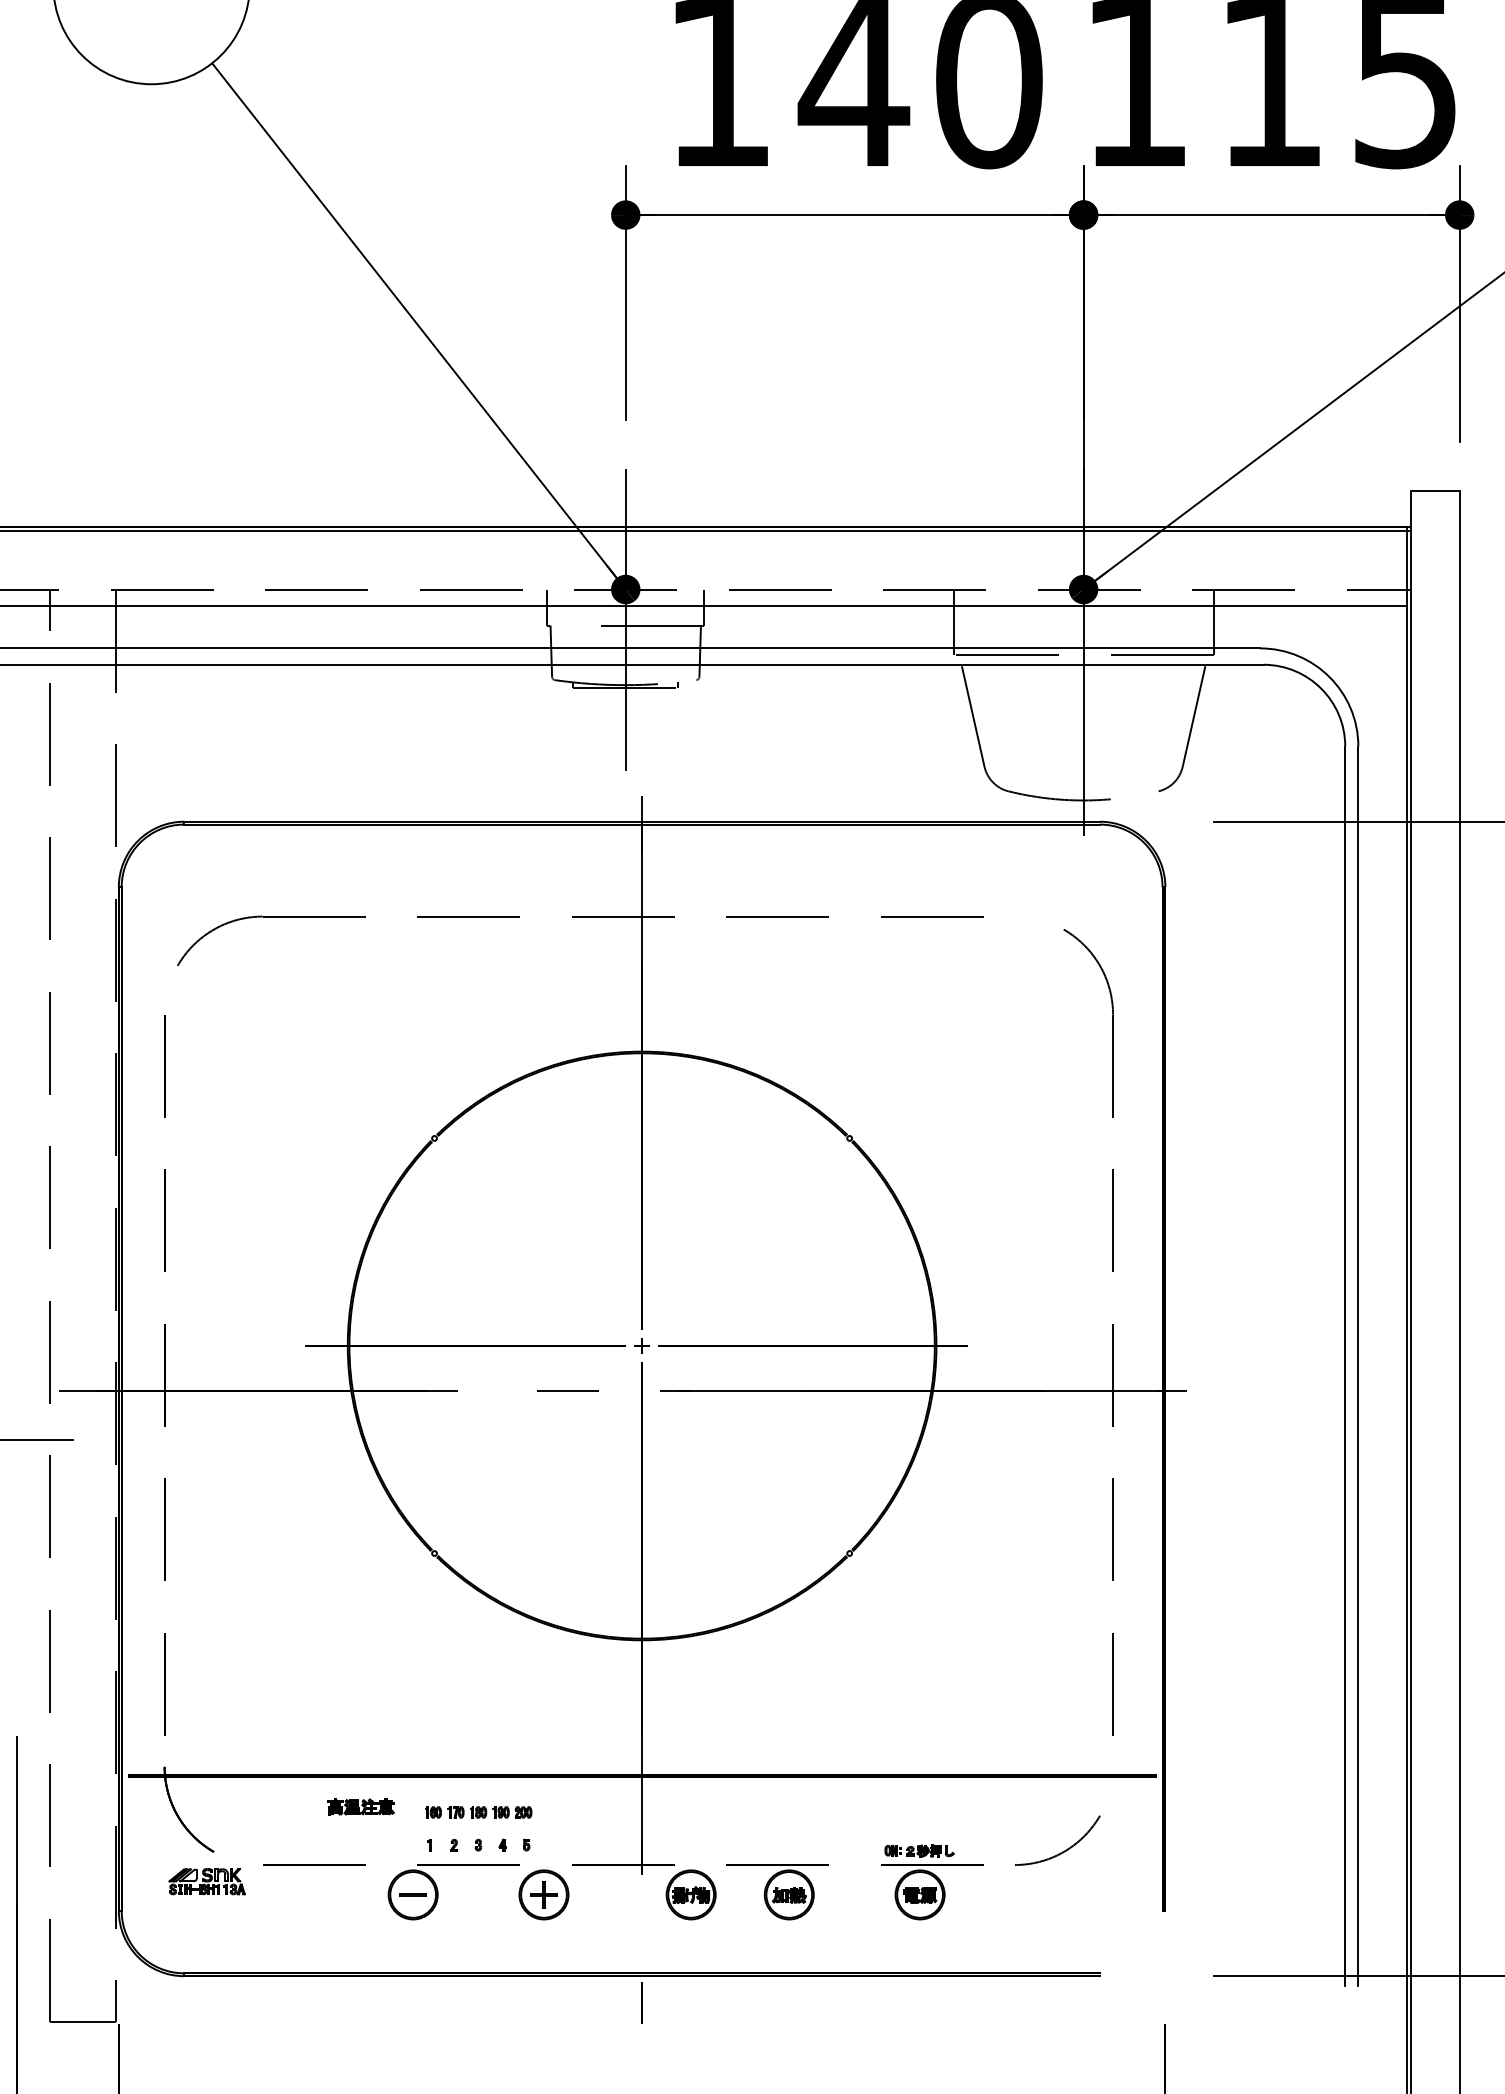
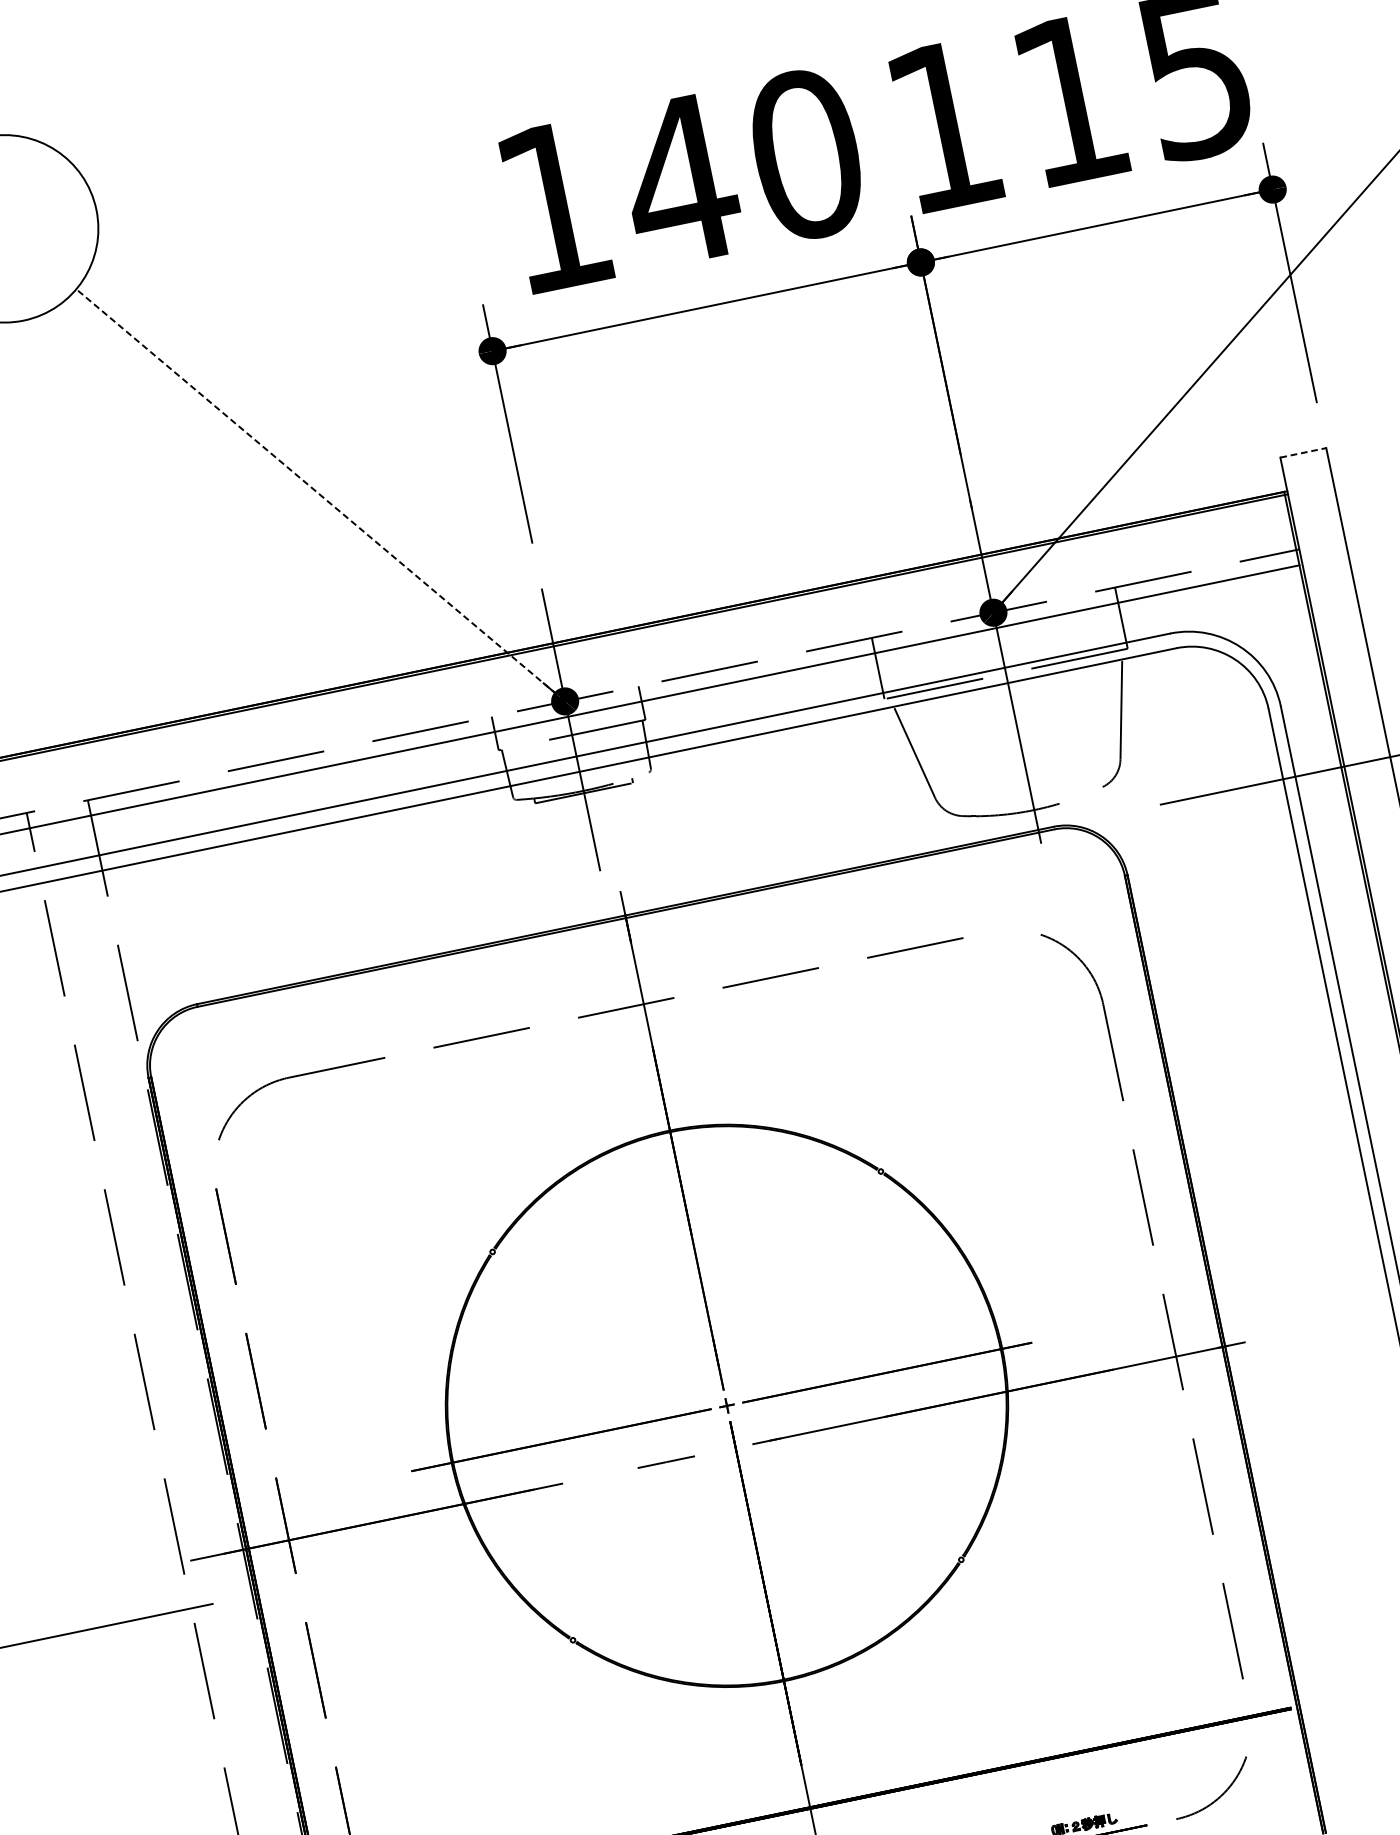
line: (418, 326) -> (320, 495), solid -> dashed
line: (1435, 491) -> (1303, 452), solid -> dashed

